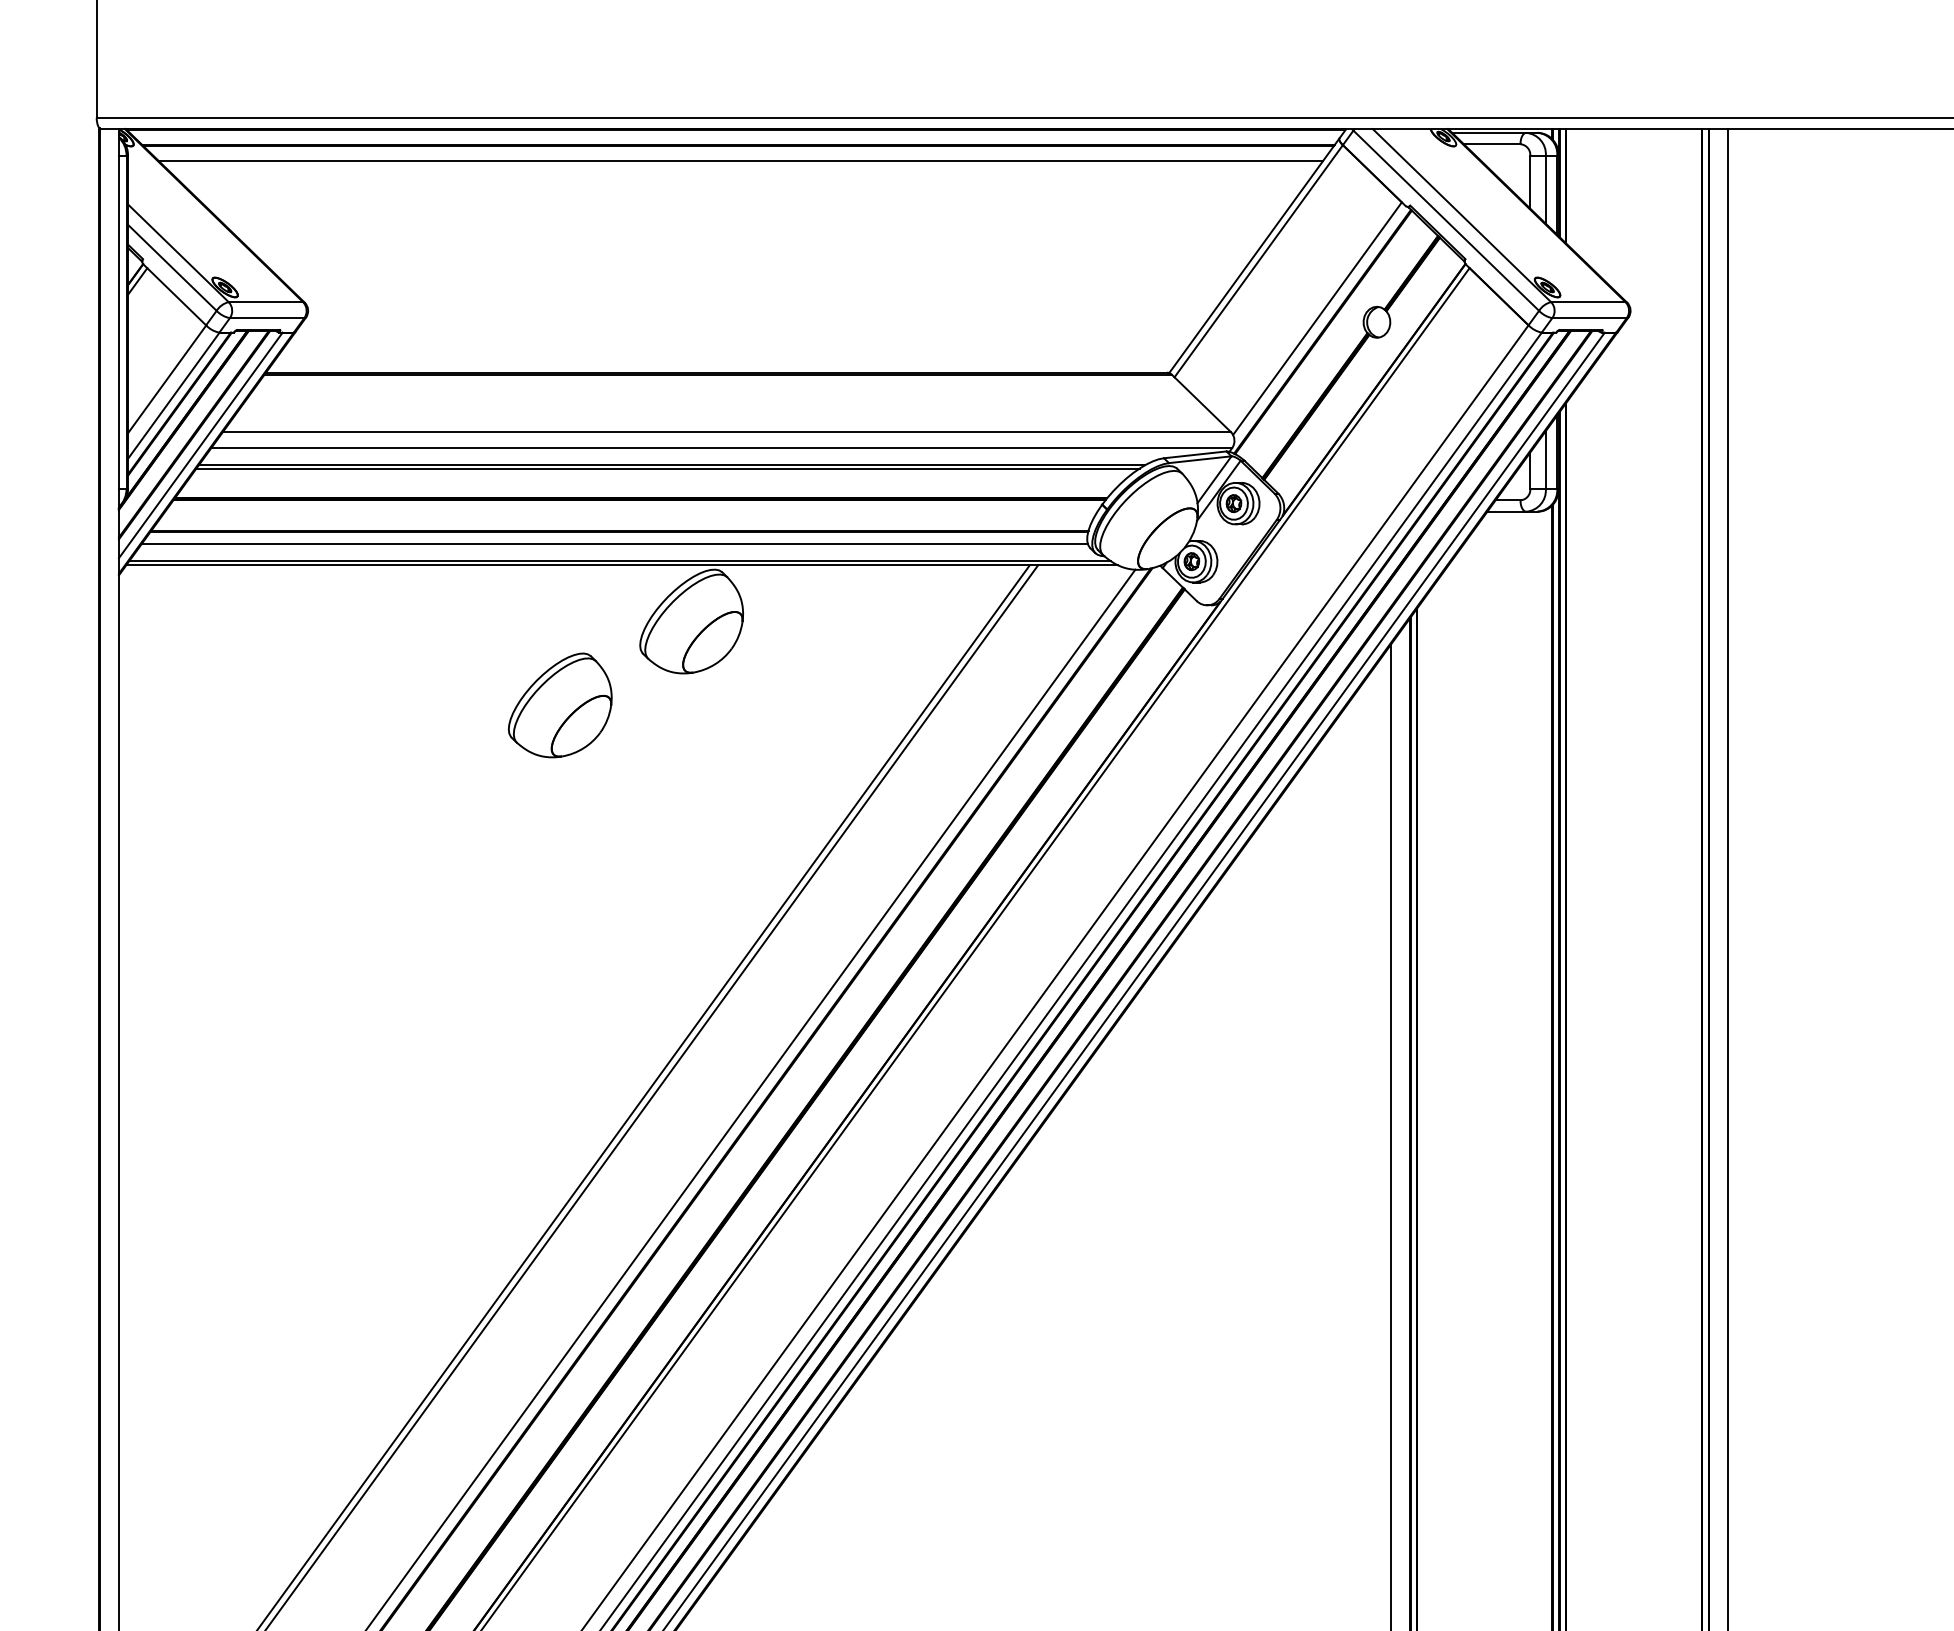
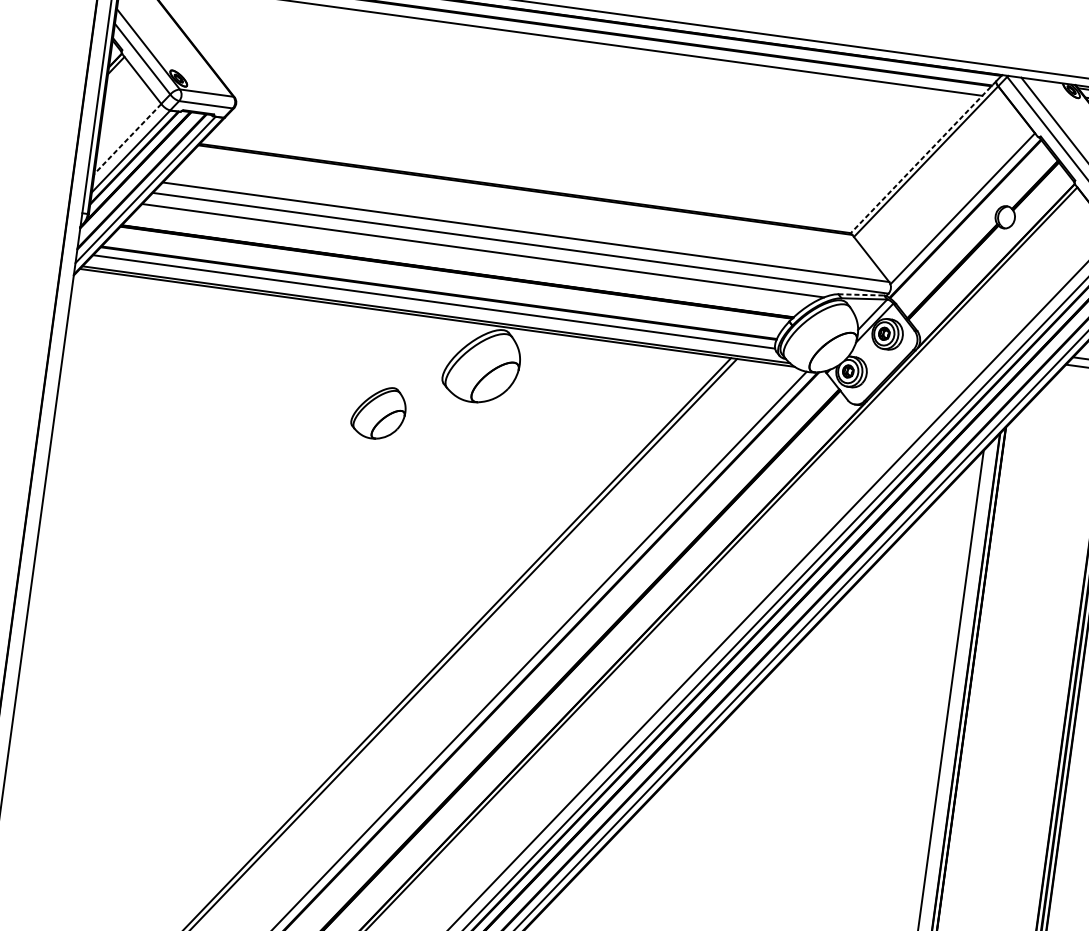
line: (1254, 255) -> (923, 157), solid -> dashed
line: (167, 379) -> (128, 139), solid -> dashed
line: (1195, 454) -> (861, 294), solid -> dashed
line: (667, 468) -> (479, 252), removed
part: (559, 705) -> (378, 412), size x0.7

